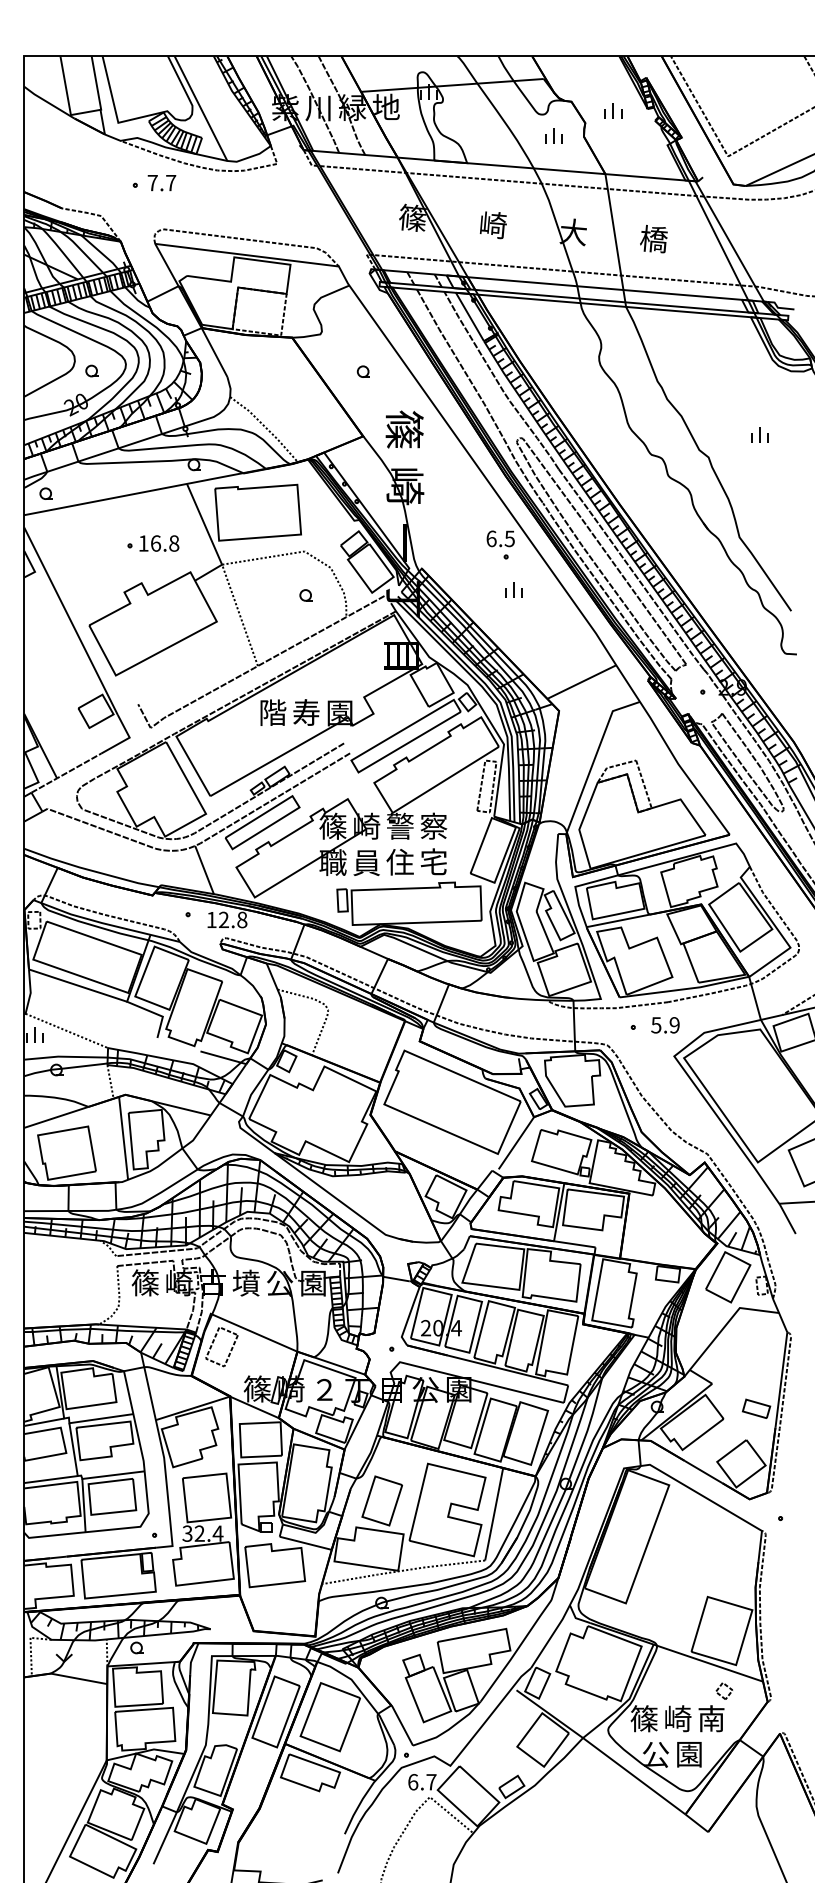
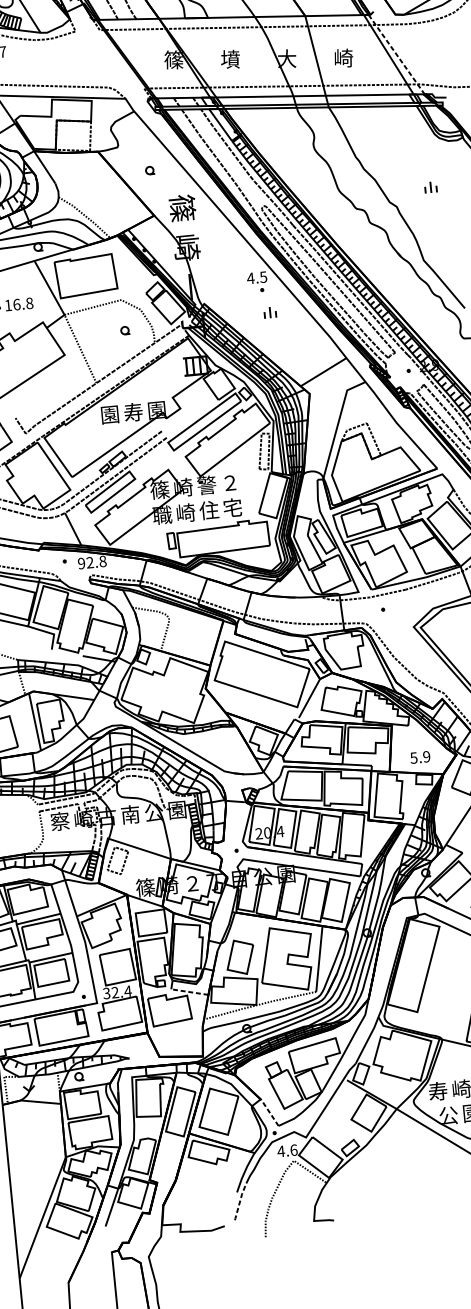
text: (493, 225) -> (230, 59), 崎 -> 墳
text: (653, 238) -> (343, 57), 橋 -> 崎
line: (729, 241) -> (396, 54), solid -> dashed
text: (491, 538) -> (250, 278), 6.5 -> 4.5
text: (274, 712) -> (111, 414), 階 -> 園
text: (433, 825) -> (229, 482), 察 -> ２
text: (366, 862) -> (185, 512), 員 -> 崎
text: (211, 919) -> (81, 563), 12.8 -> 92.8
text: (665, 1025) -> (420, 757), moved
text: (144, 1282) -> (59, 821), 篠 -> 察
text: (245, 1282) -> (129, 814), 墳 -> 南
line: (305, 1543) -> (189, 992), solid -> dashed
text: (643, 1718) -> (437, 1091), 篠 -> 寿
line: (402, 1724) -> (269, 1111), solid -> dashed
text: (421, 1782) -> (287, 1151), 6.7 -> 4.6
line: (347, 1847) -> (239, 1201), solid -> dashed

